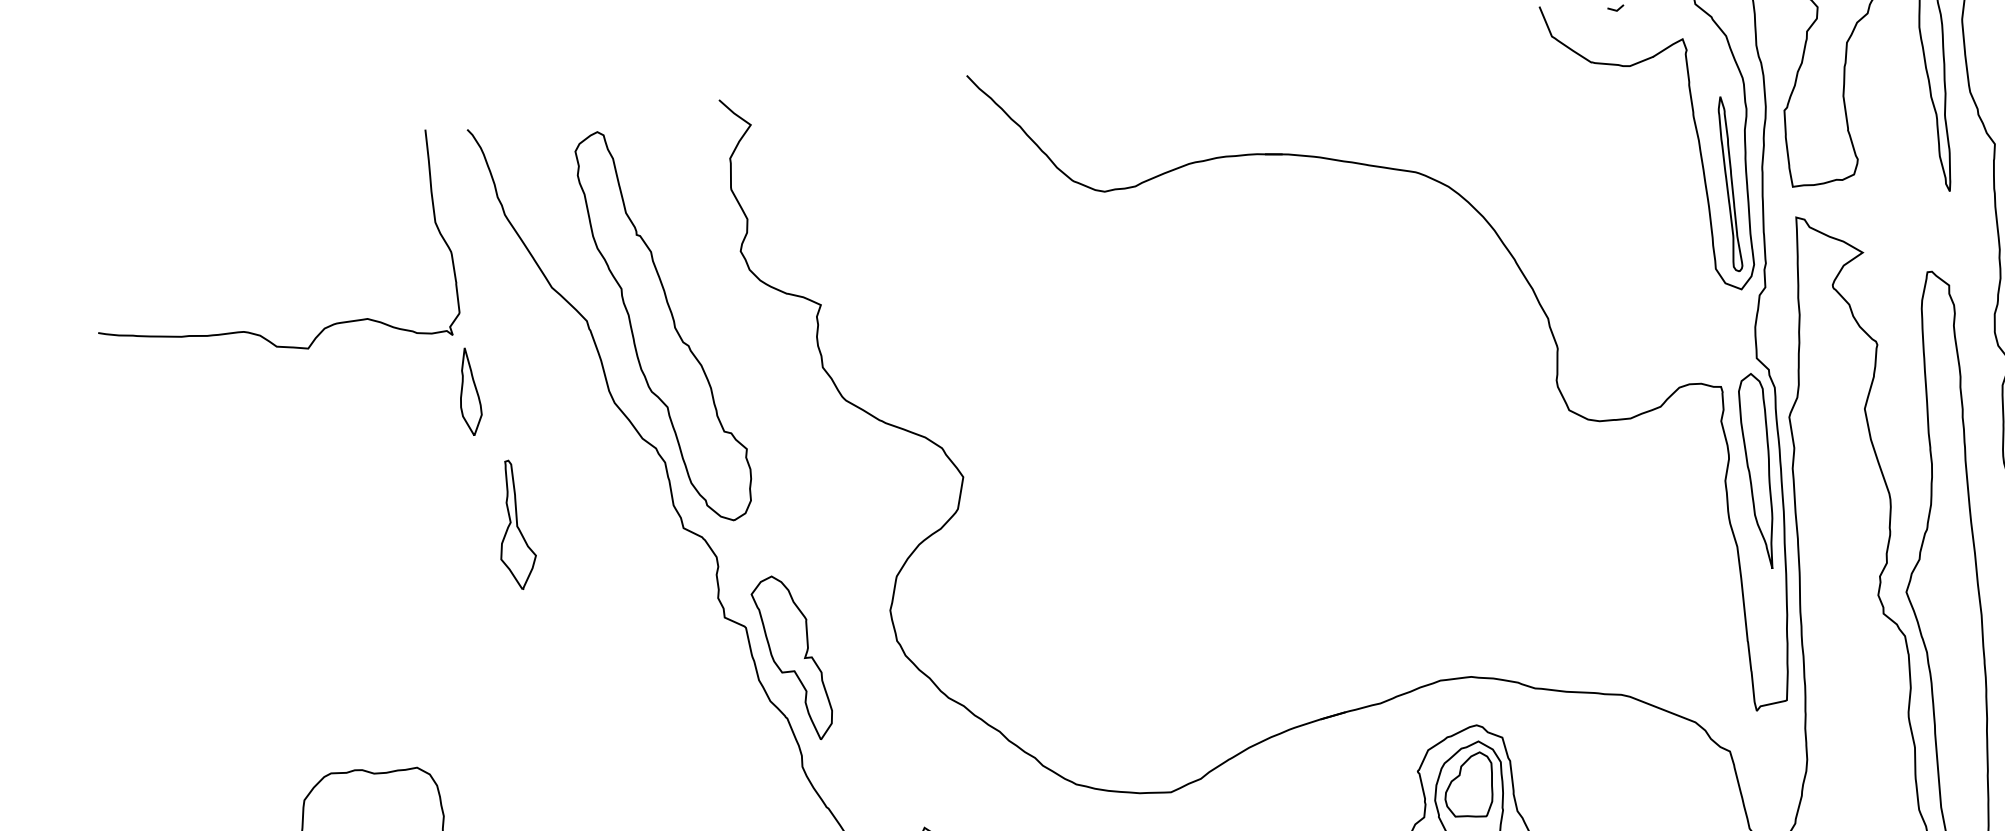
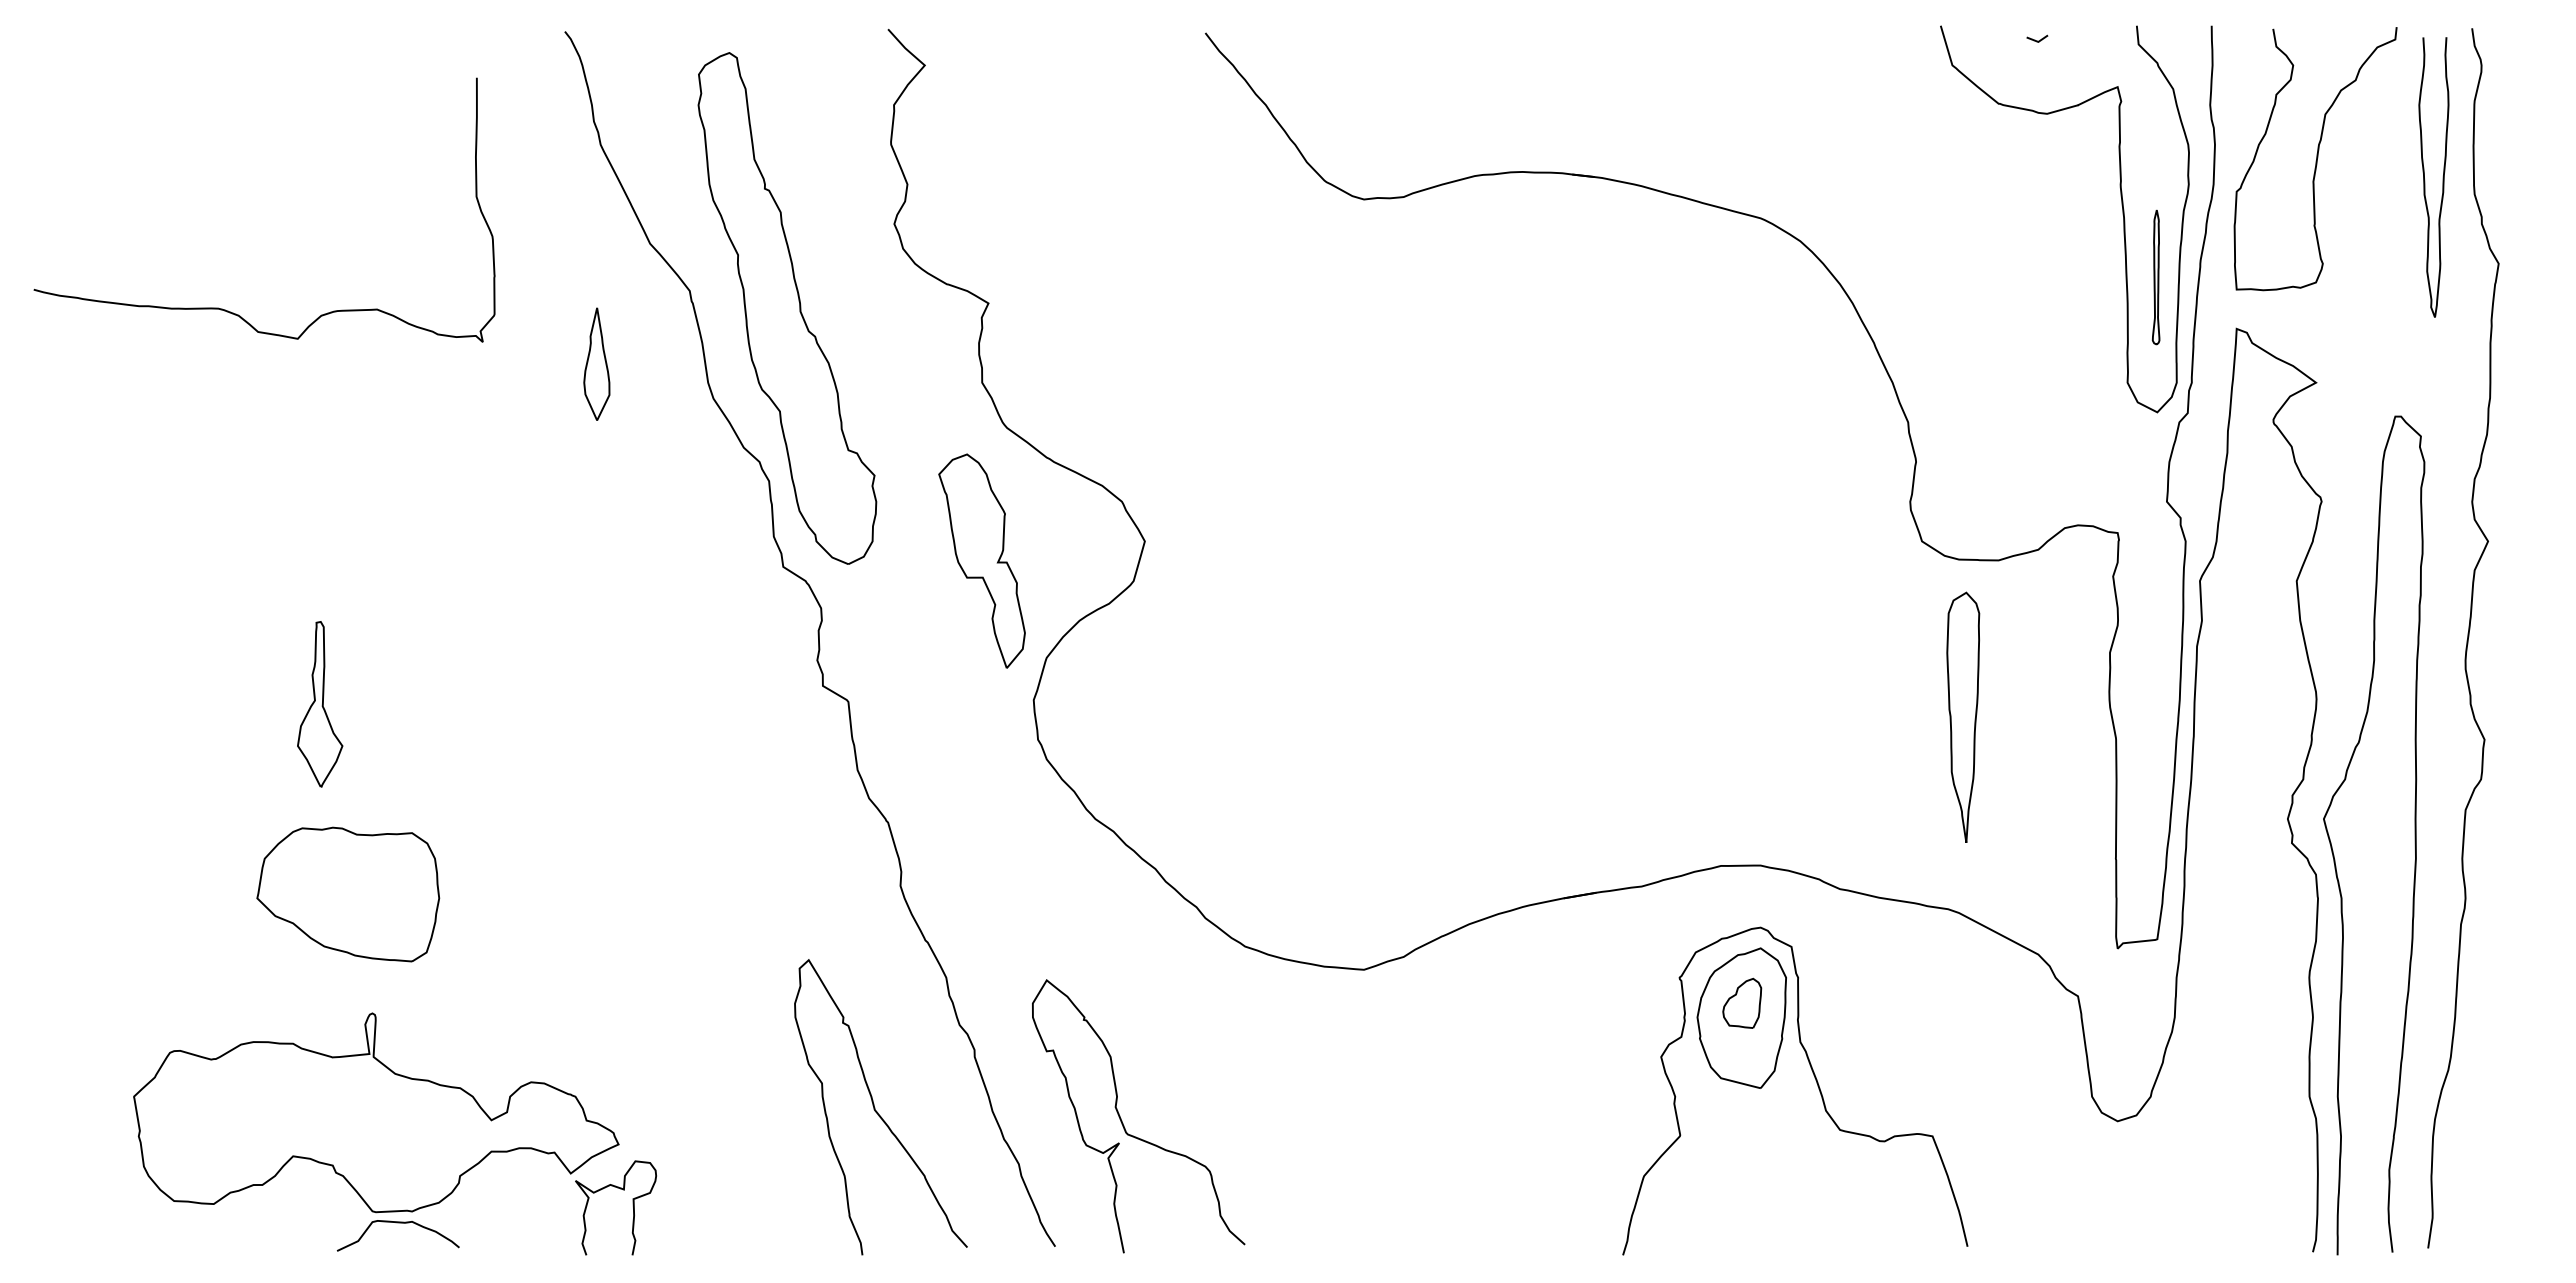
part: (1728, 184) -> (2155, 277), size x0.6
curve: (251, 332) -> (228, 310), moved
part: (468, 391) -> (596, 363), moved
part: (1759, 470) -> (1963, 716), moved
part: (515, 525) -> (320, 704), moved
part: (791, 657) -> (981, 560), moved
part: (1468, 786) -> (1741, 1003), size x0.6

